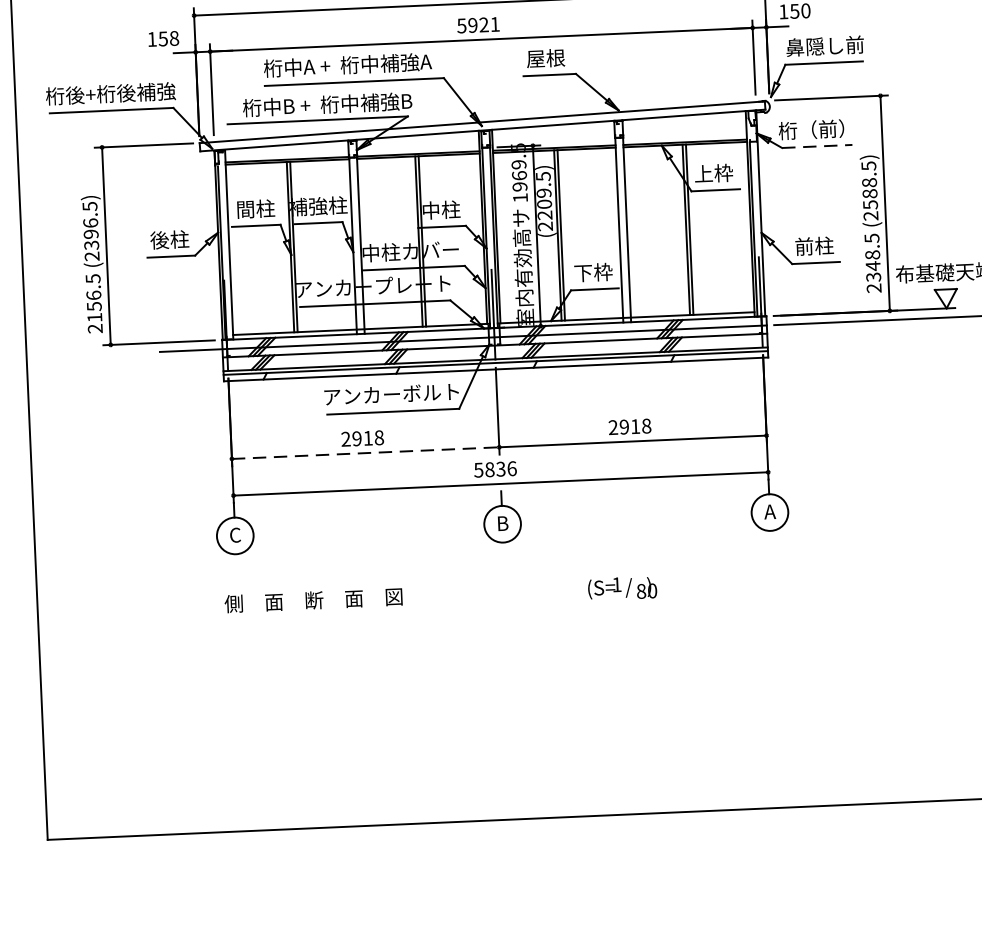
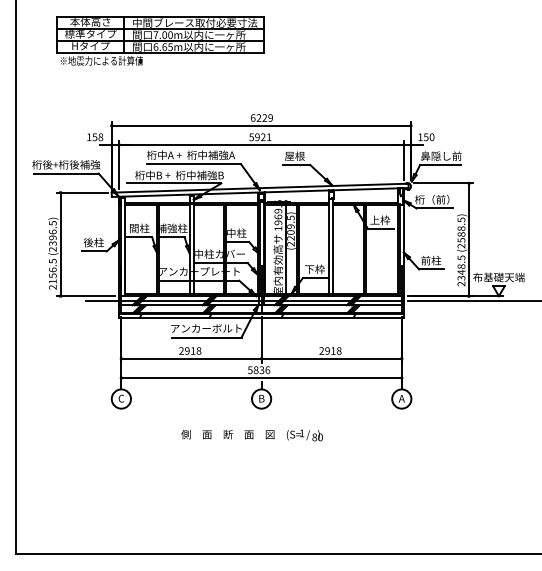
line: (818, 146) -> (435, 208), dashed -> solid
line: (365, 452) -> (191, 358), dashed -> solid
text: (621, 588) -> (304, 435), moved
text: (312, 600) -> (227, 434), moved

